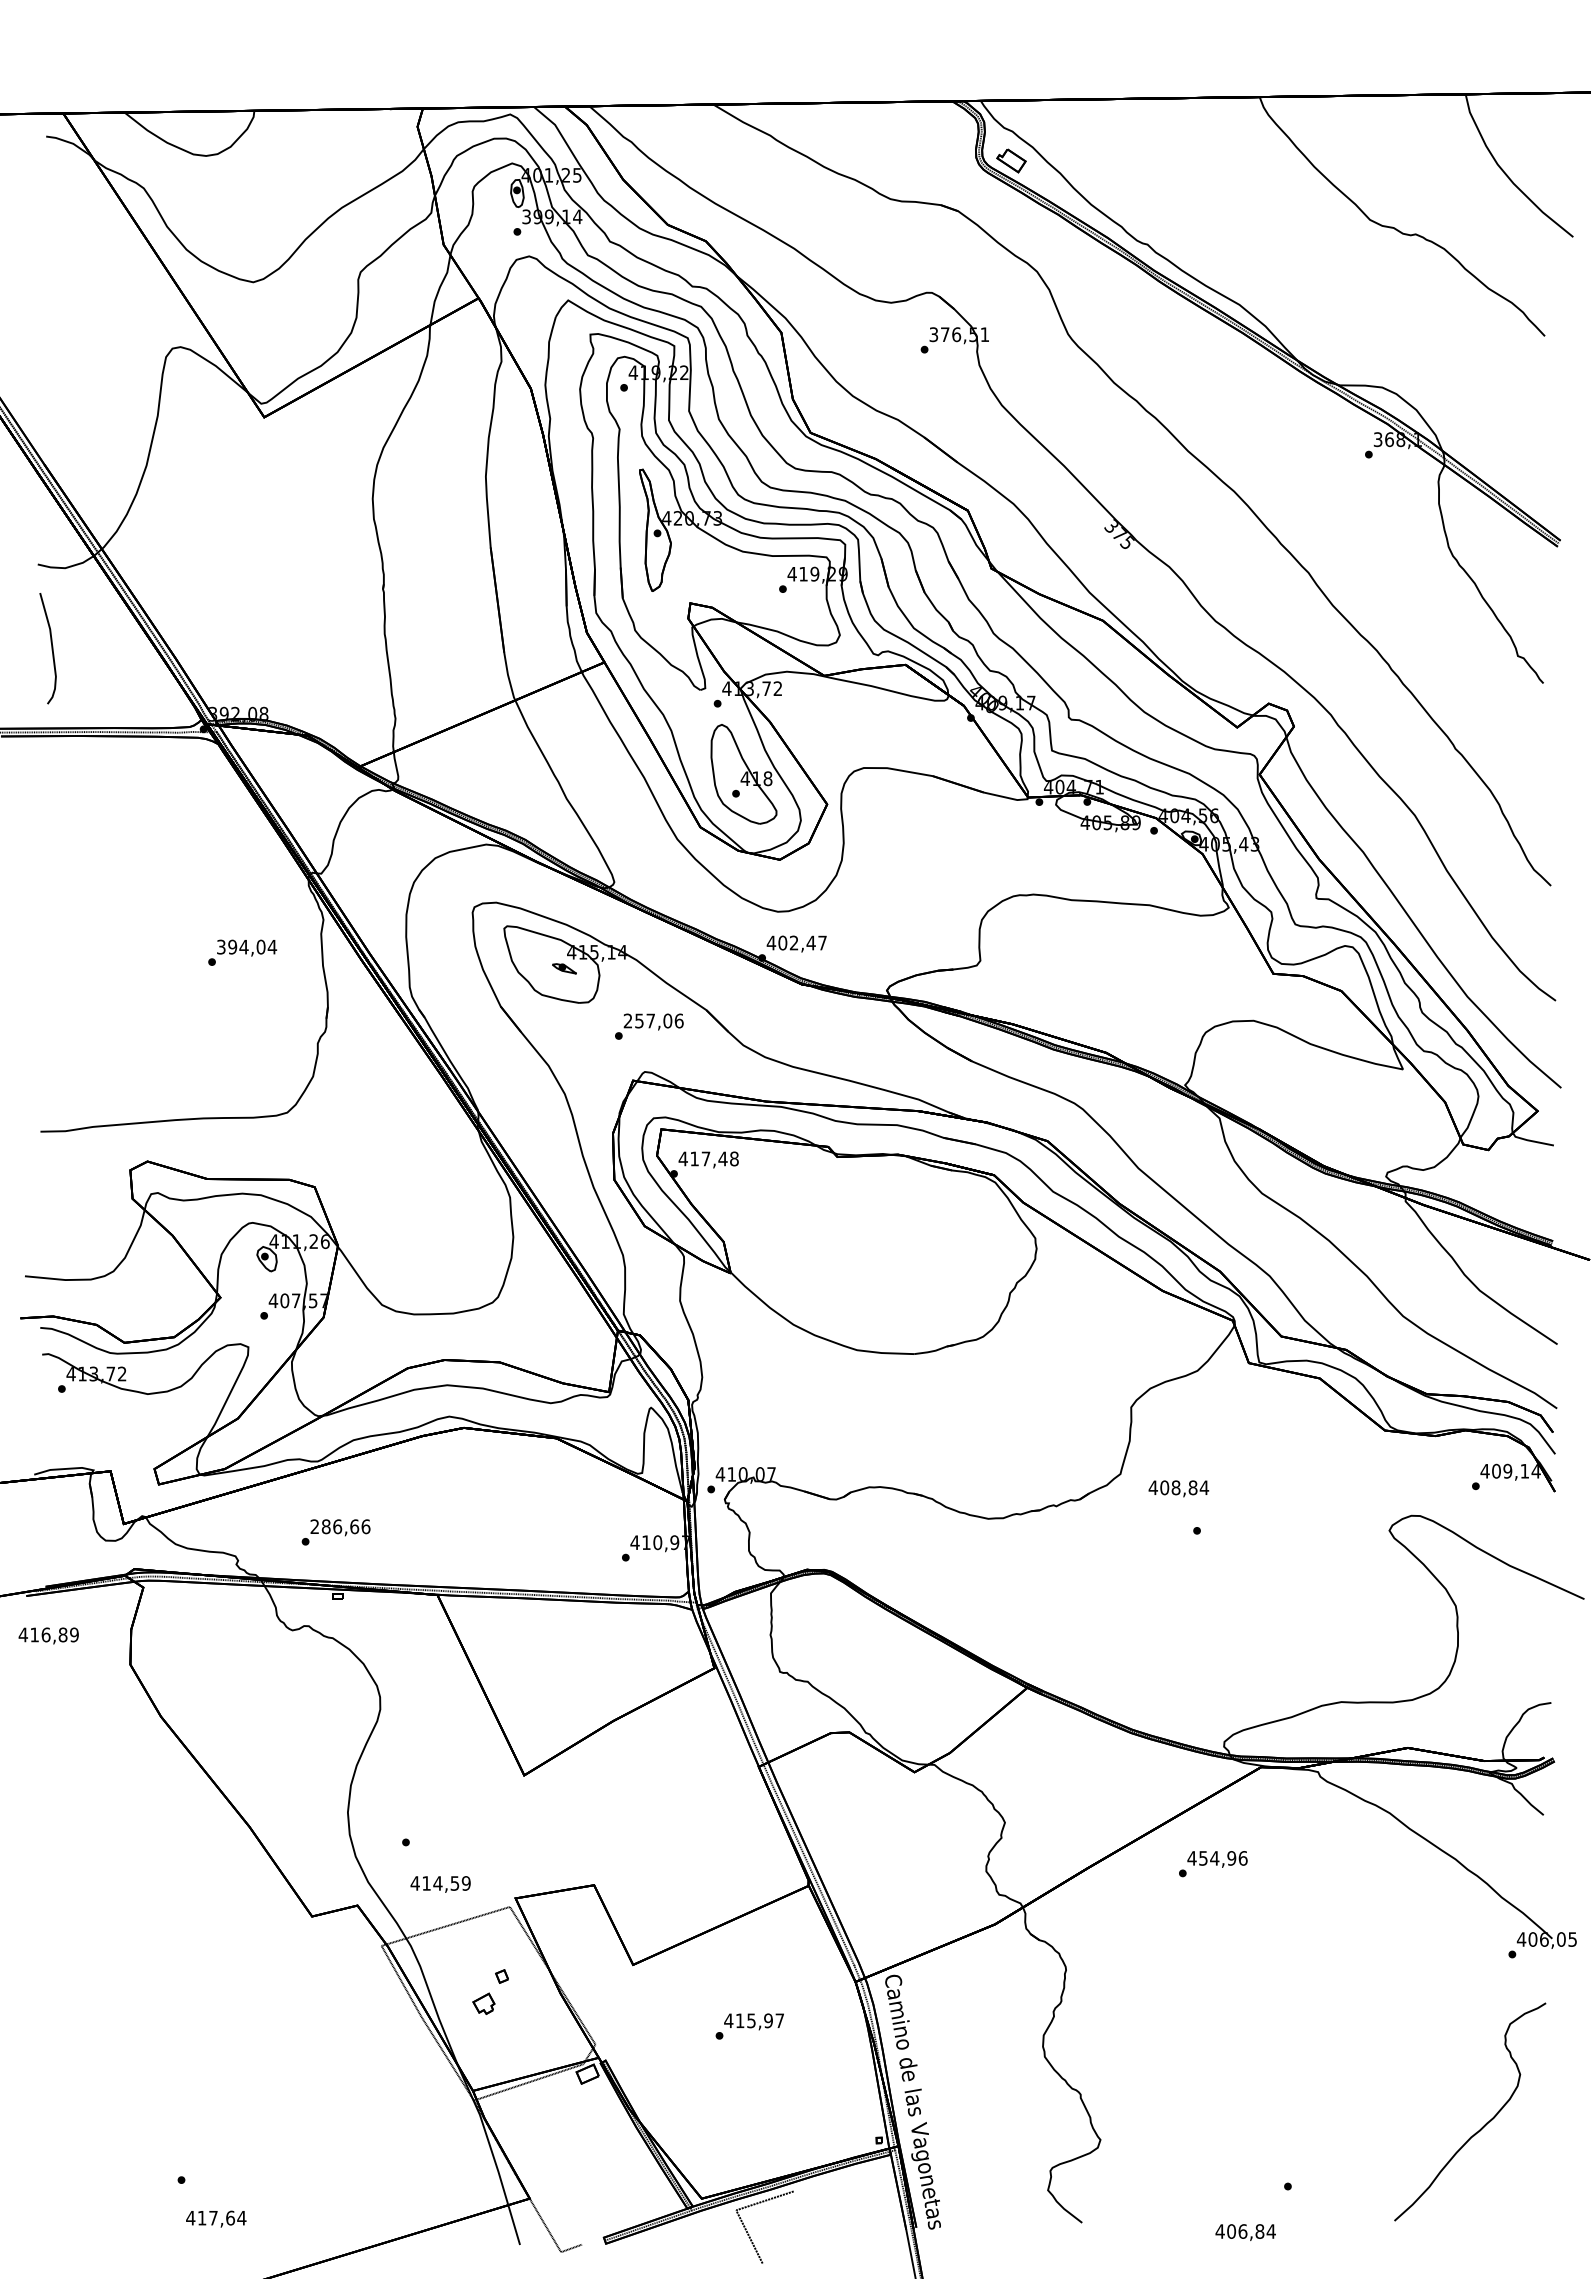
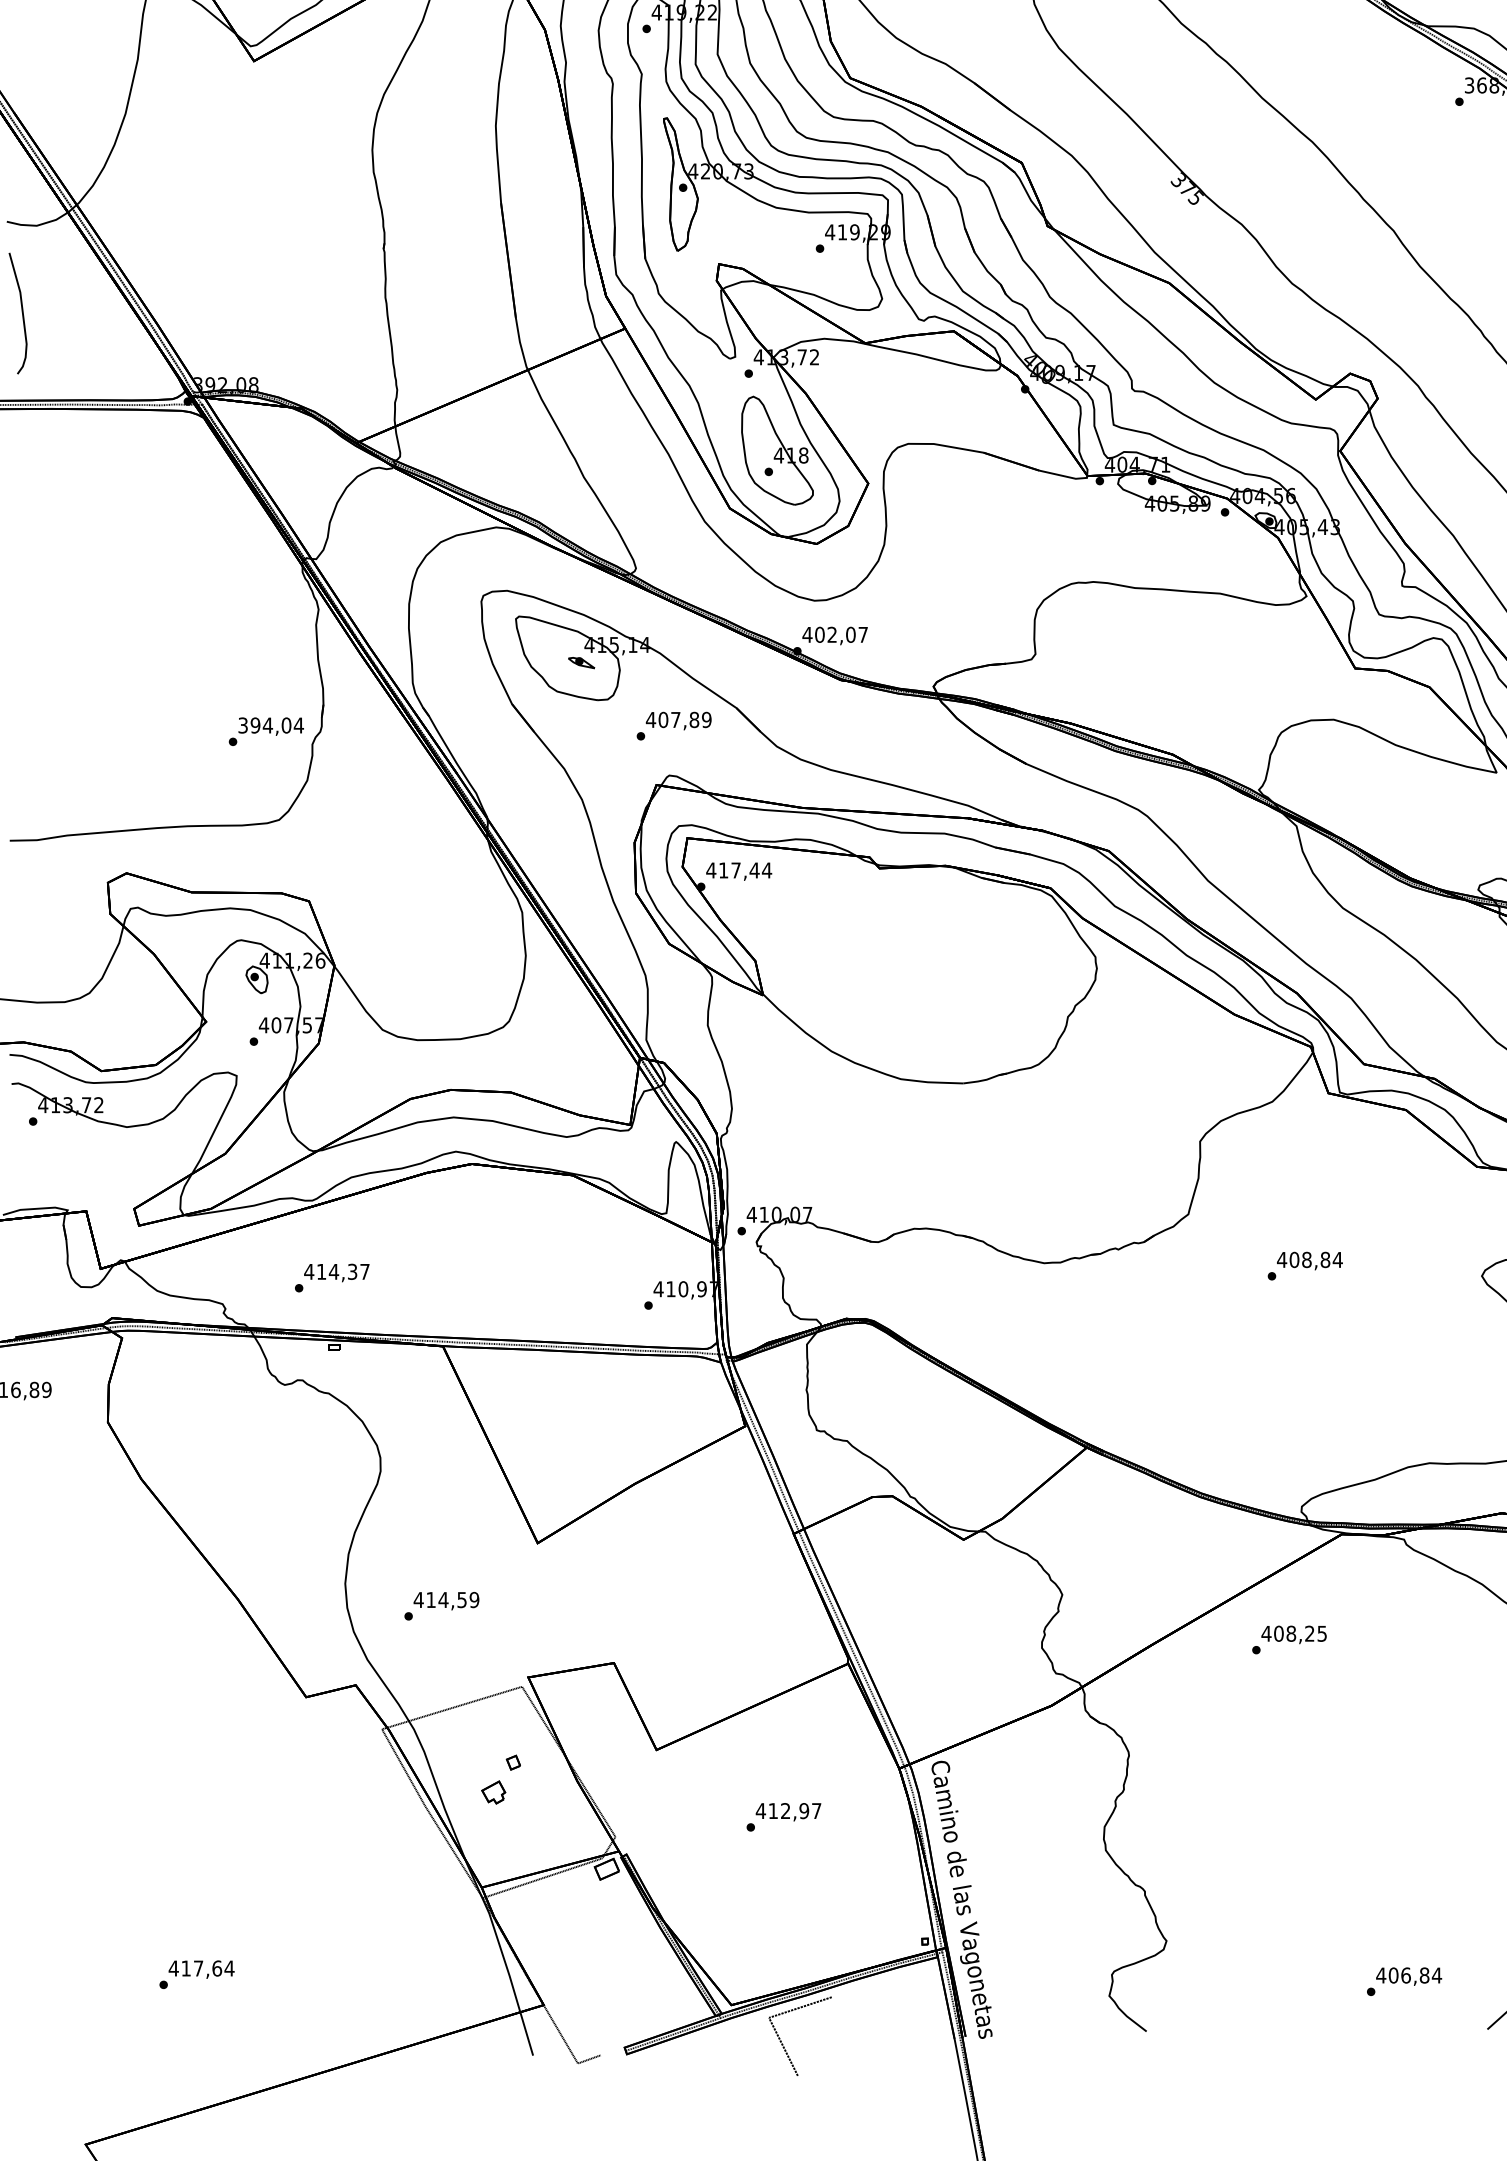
text: (810, 942) -> (850, 634), 402,47 -> 402,07
text: (242, 952) -> (266, 731), moved
text: (653, 1020) -> (678, 719), 257,06 -> 407,89
text: (734, 1158) -> (767, 869), 417,48 -> 417,44
text: (1178, 1488) -> (1309, 1260), moved
text: (340, 1526) -> (337, 1271), 286,66 -> 414,37
text: (1223, 1858) -> (1300, 1633), 454,96 -> 408,25
text: (440, 1884) -> (446, 1601), moved
text: (751, 2020) -> (785, 1810), 415,97 -> 412,97
text: (216, 2218) -> (201, 1968), moved
text: (1245, 2232) -> (1408, 1976), moved

